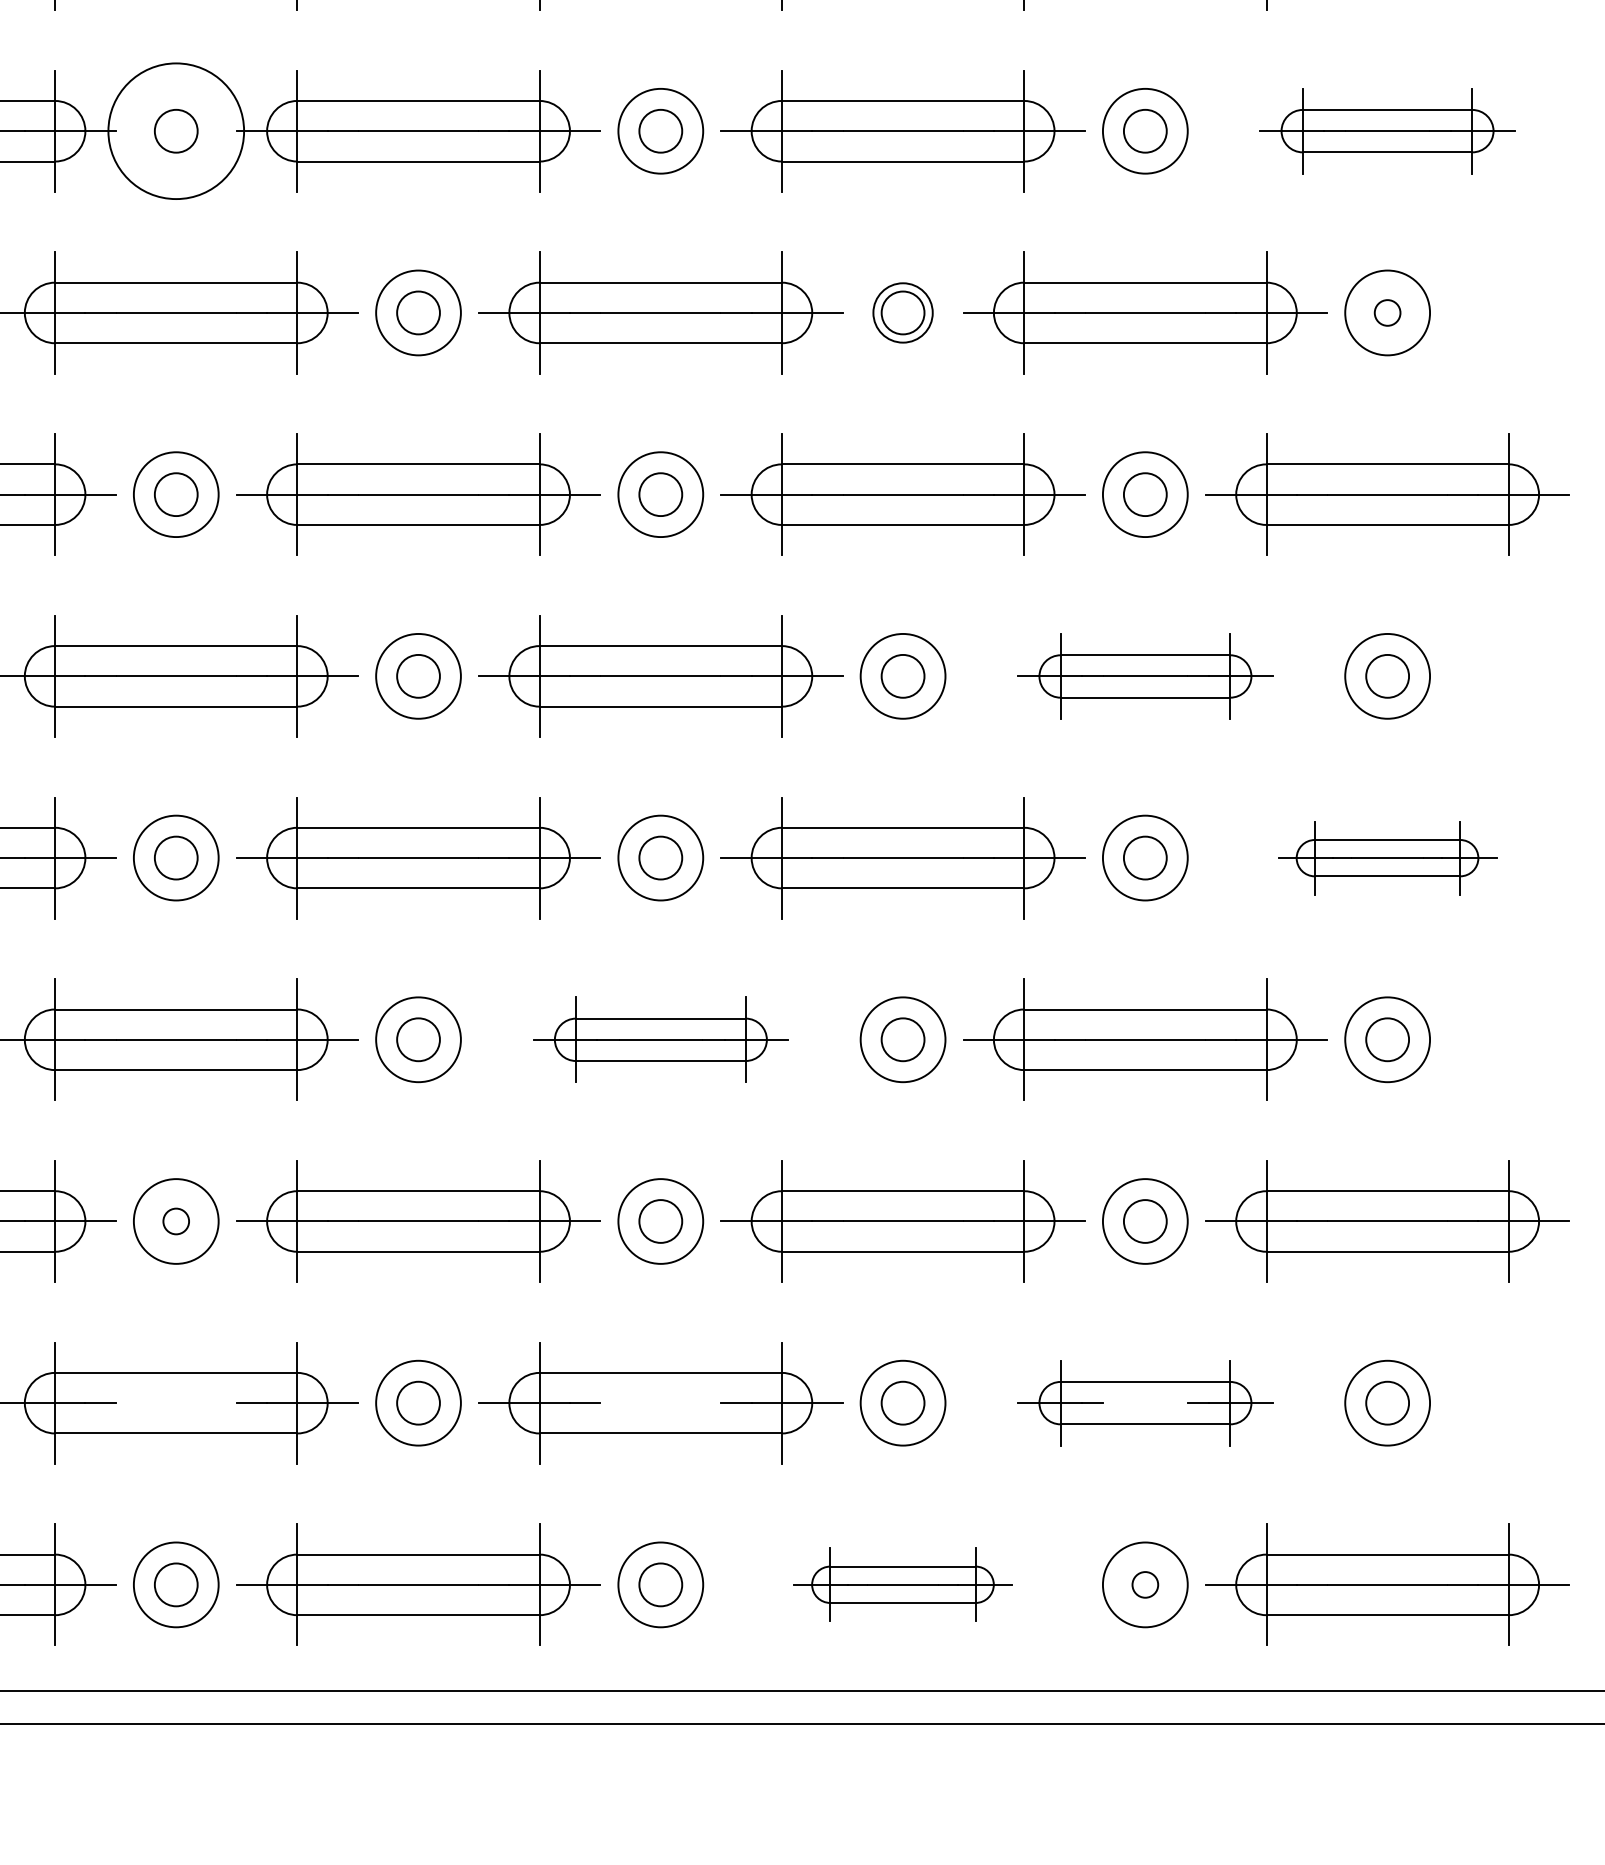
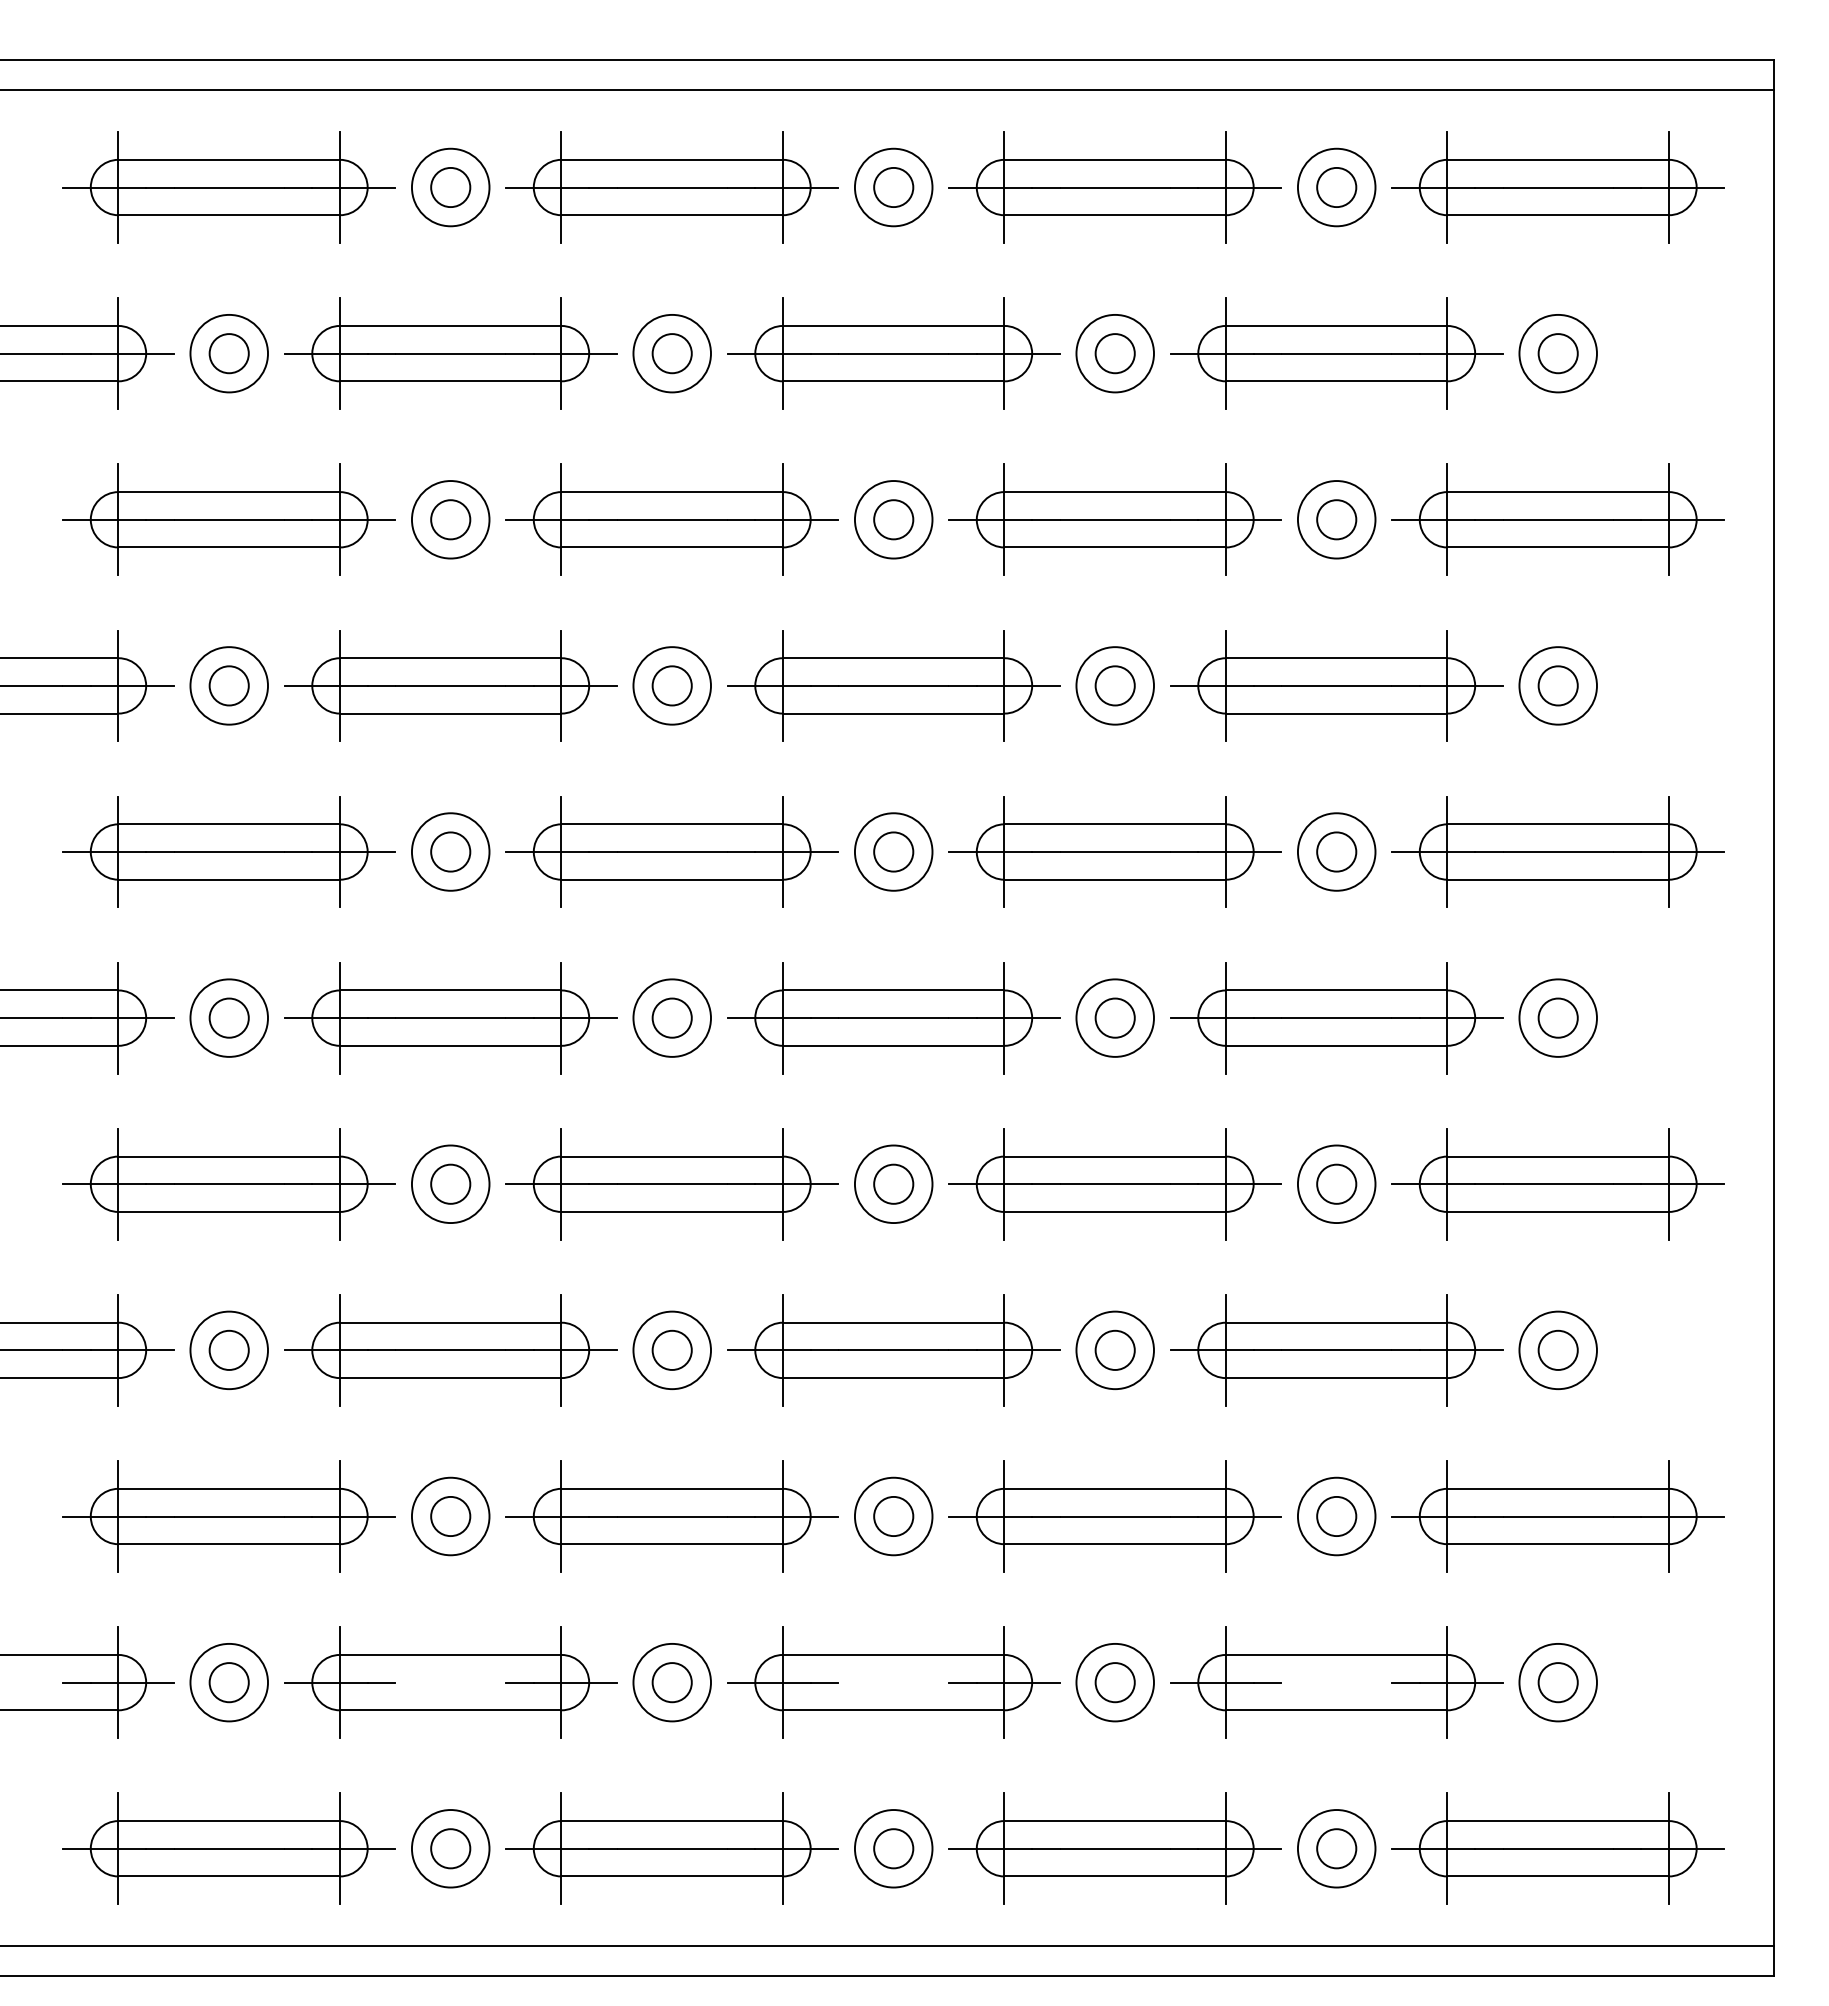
circle: (176, 130) -> (450, 519), size x0.62
part: (1386, 130) -> (1557, 519), size x1.43
circle: (902, 312) -> (1114, 685), size x1.43
circle: (1386, 312) -> (1557, 685), size x1.67
part: (1145, 676) -> (1336, 1018), size x1.43
part: (1386, 858) -> (1557, 1184), size x1.67
part: (660, 1039) -> (893, 1350), size x1.43
circle: (176, 1221) -> (450, 1516), size x1.67
part: (1145, 1403) -> (1336, 1682), size x1.43
part: (902, 1584) -> (1114, 1848), size x1.67
circle: (1145, 1584) -> (1336, 1848), size x1.67

